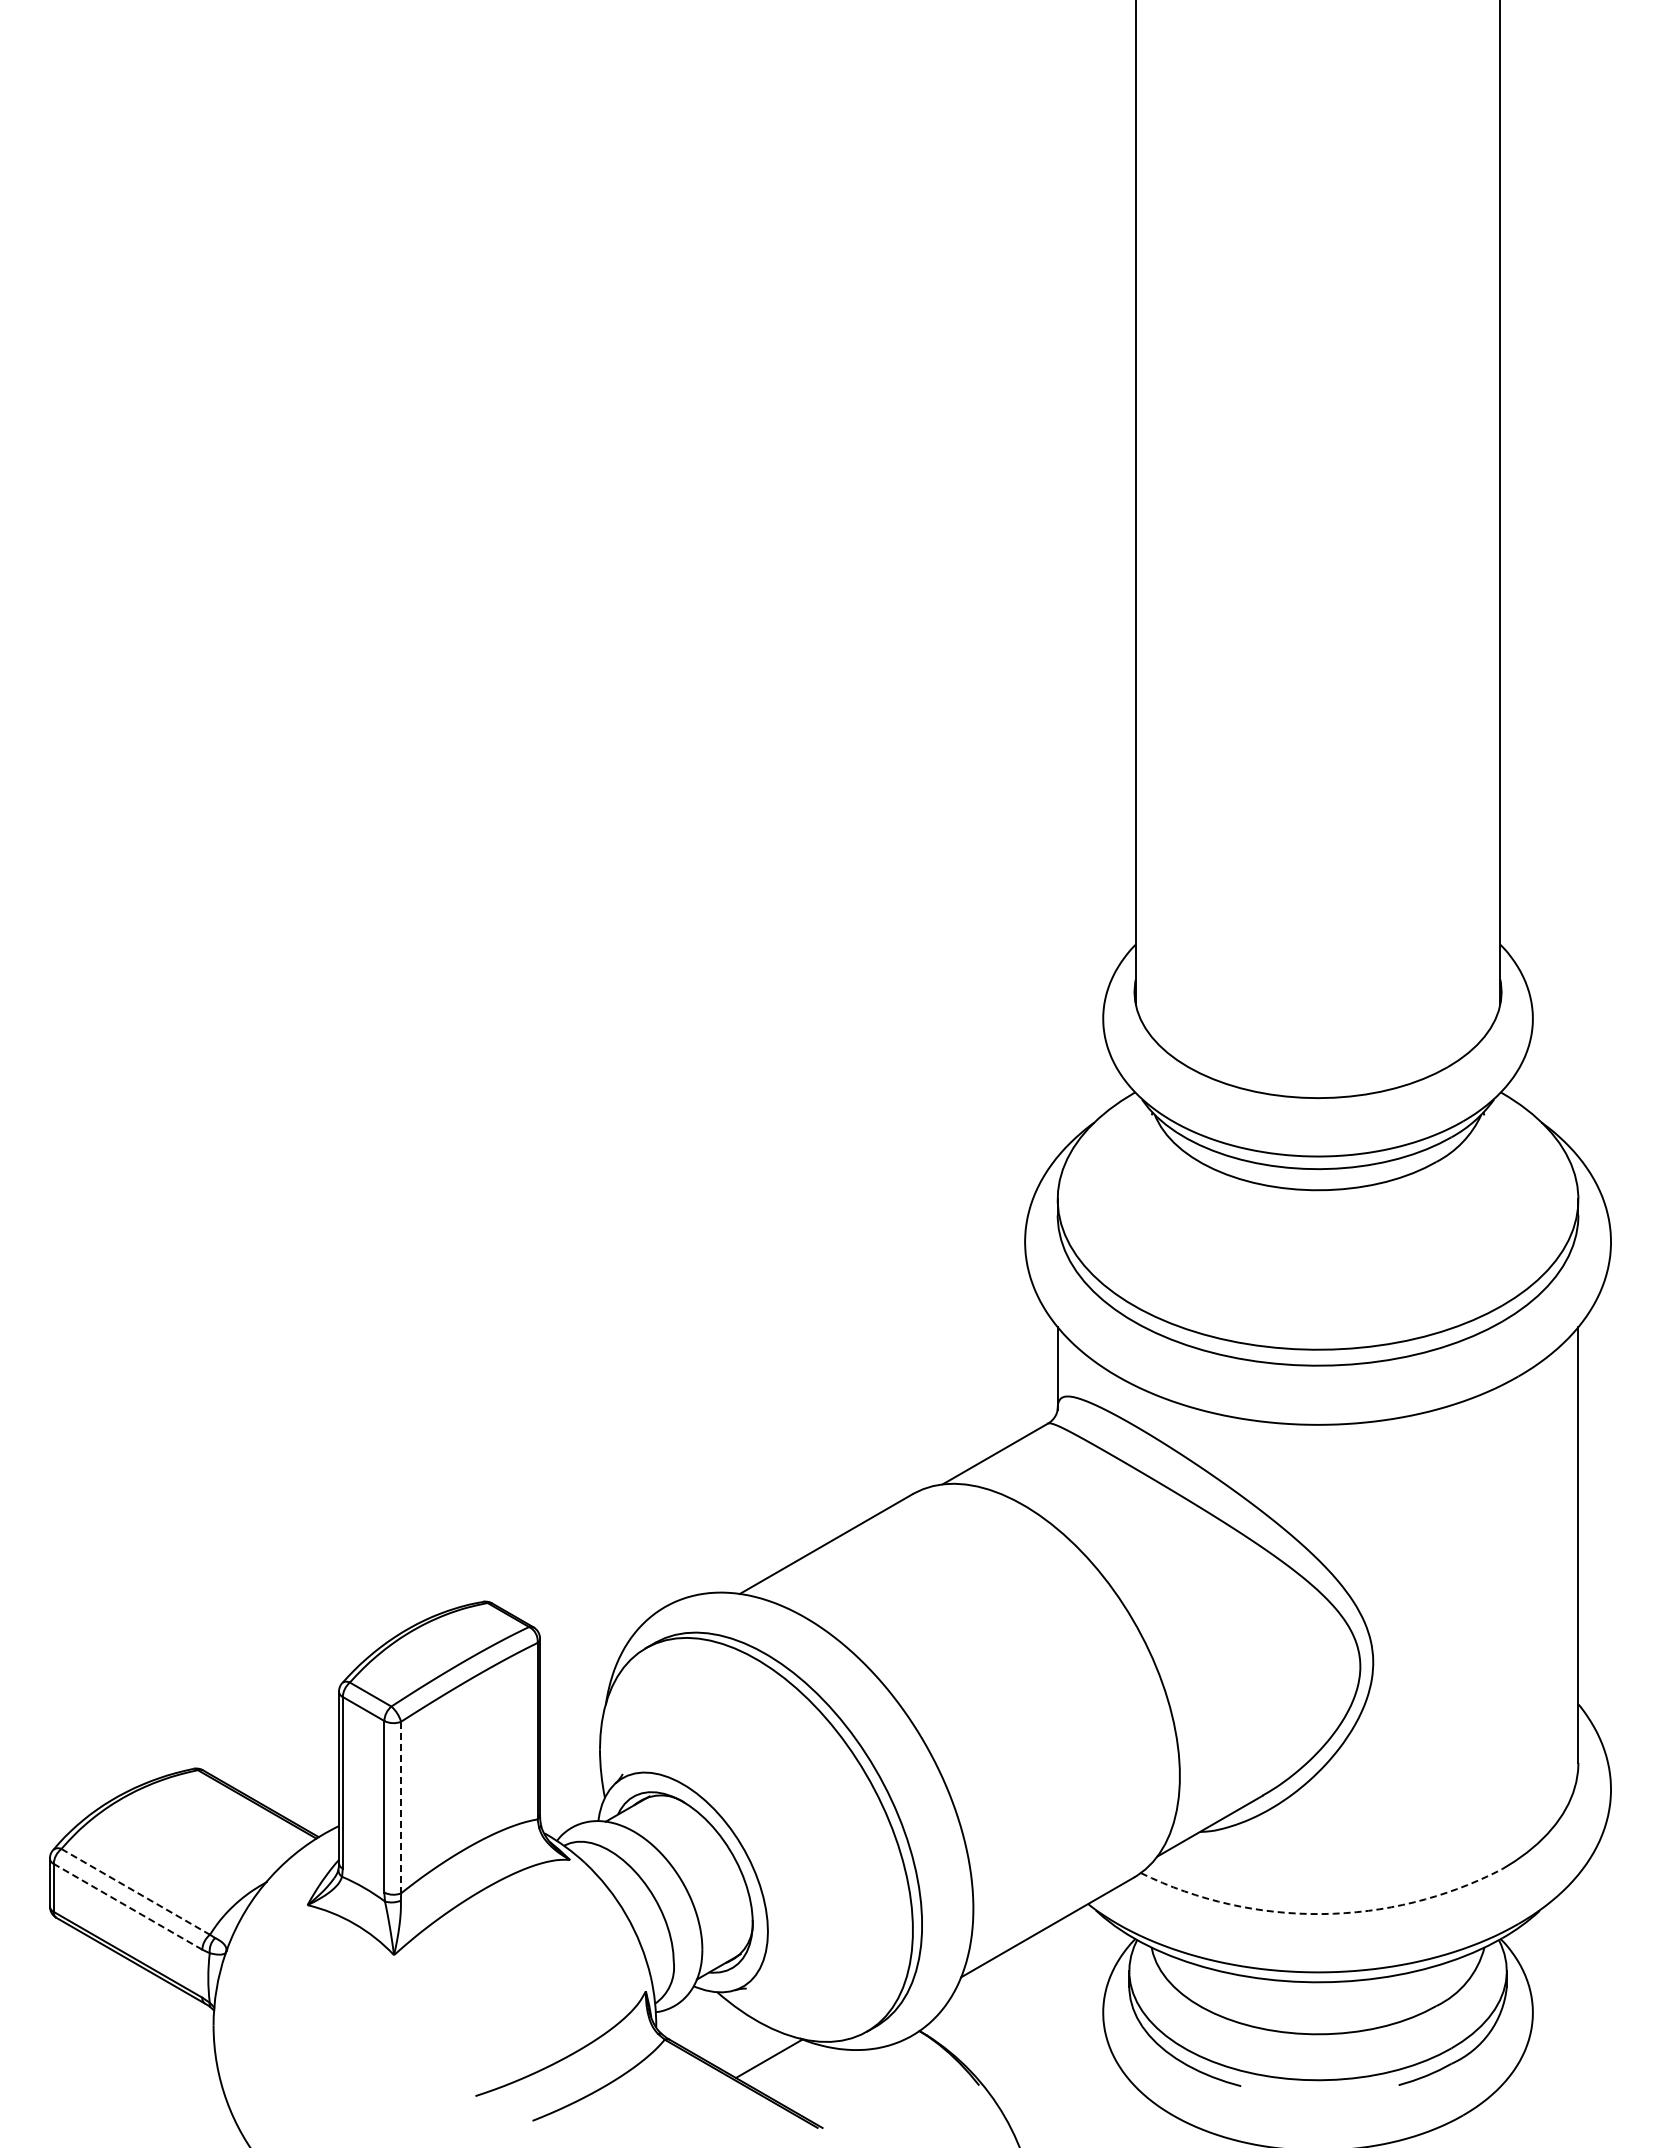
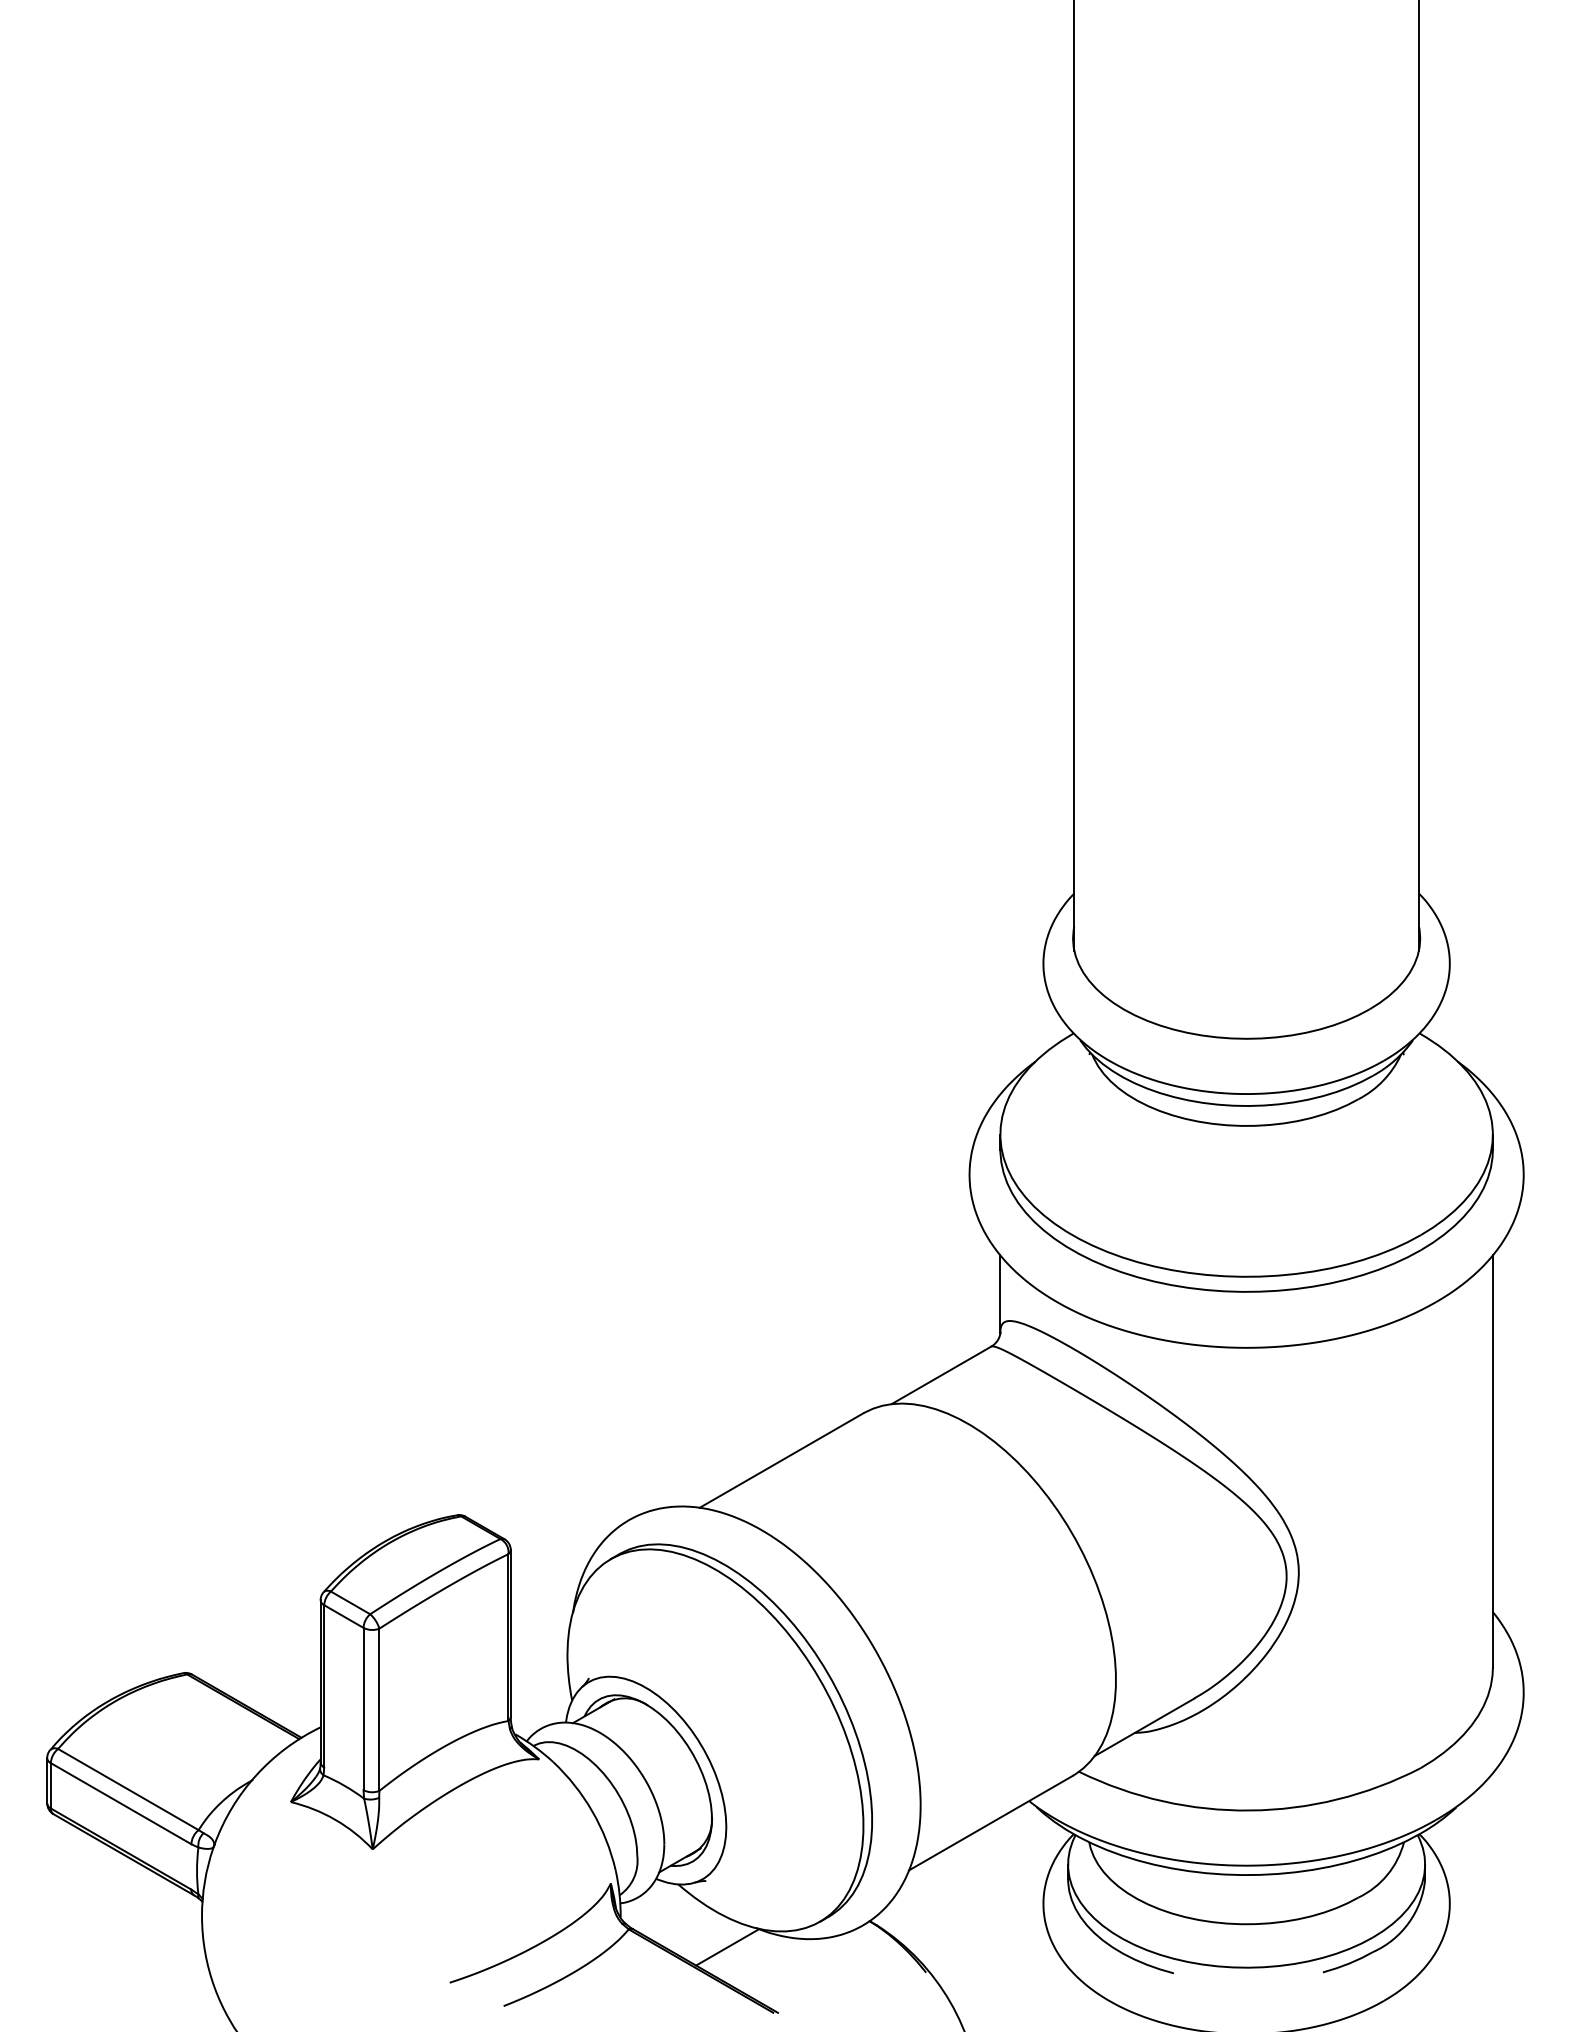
line: (401, 1807) -> (379, 1709), dashed -> solid
line: (135, 1891) -> (128, 1789), dashed -> solid
line: (128, 1906) -> (121, 1803), dashed -> solid
arc: (1322, 1914) -> (1250, 1810), dashed -> solid

